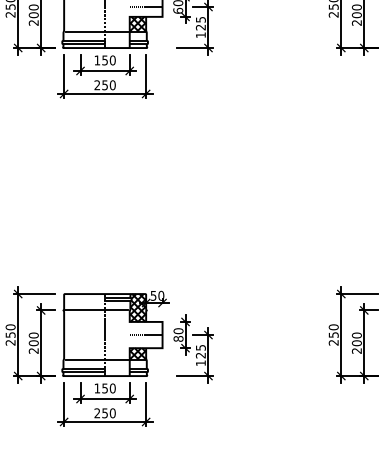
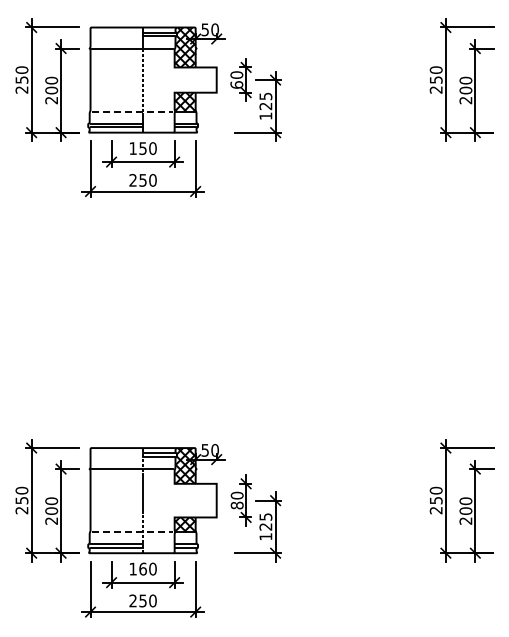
line: (146, 7) -> (195, 80), removed
line: (97, 31) -> (133, 111), solid -> dashed
line: (146, 334) -> (195, 500), removed
line: (97, 359) -> (133, 532), solid -> dashed
text: (104, 388) -> (142, 568), 150 -> 160

